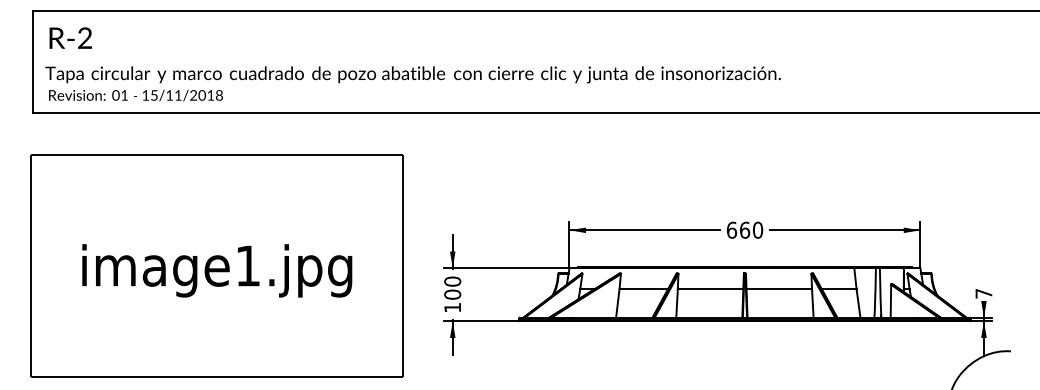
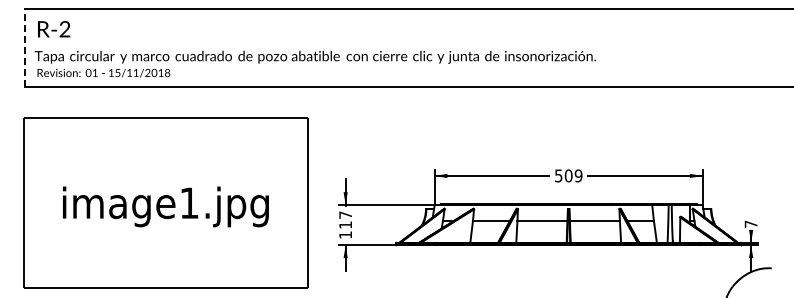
line: (33, 62) -> (25, 47), solid -> dashed
text: (744, 229) -> (568, 175), 660 -> 509
text: (452, 287) -> (345, 219), 100 -> 117

